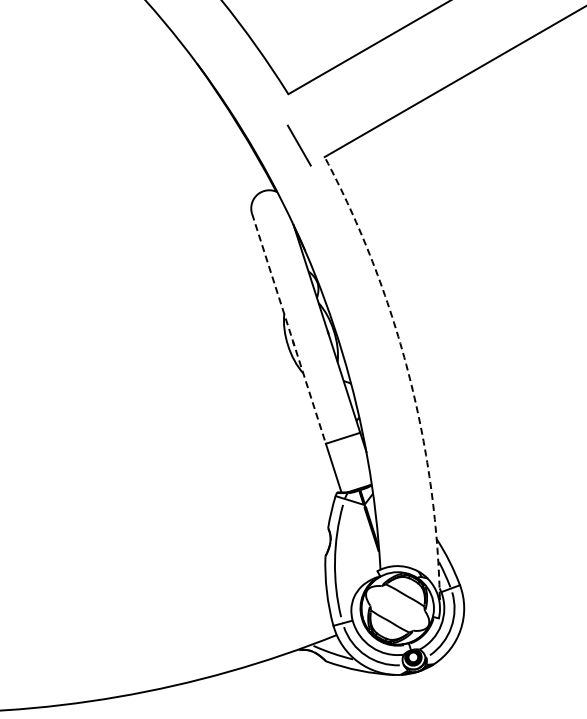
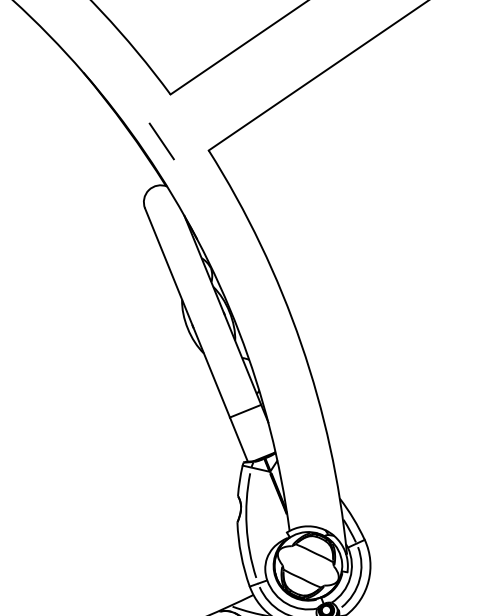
line: (298, 145) -> (161, 141), moved
line: (289, 328) -> (187, 312), dashed -> solid
arc: (407, 371) -> (300, 344), dashed -> solid

